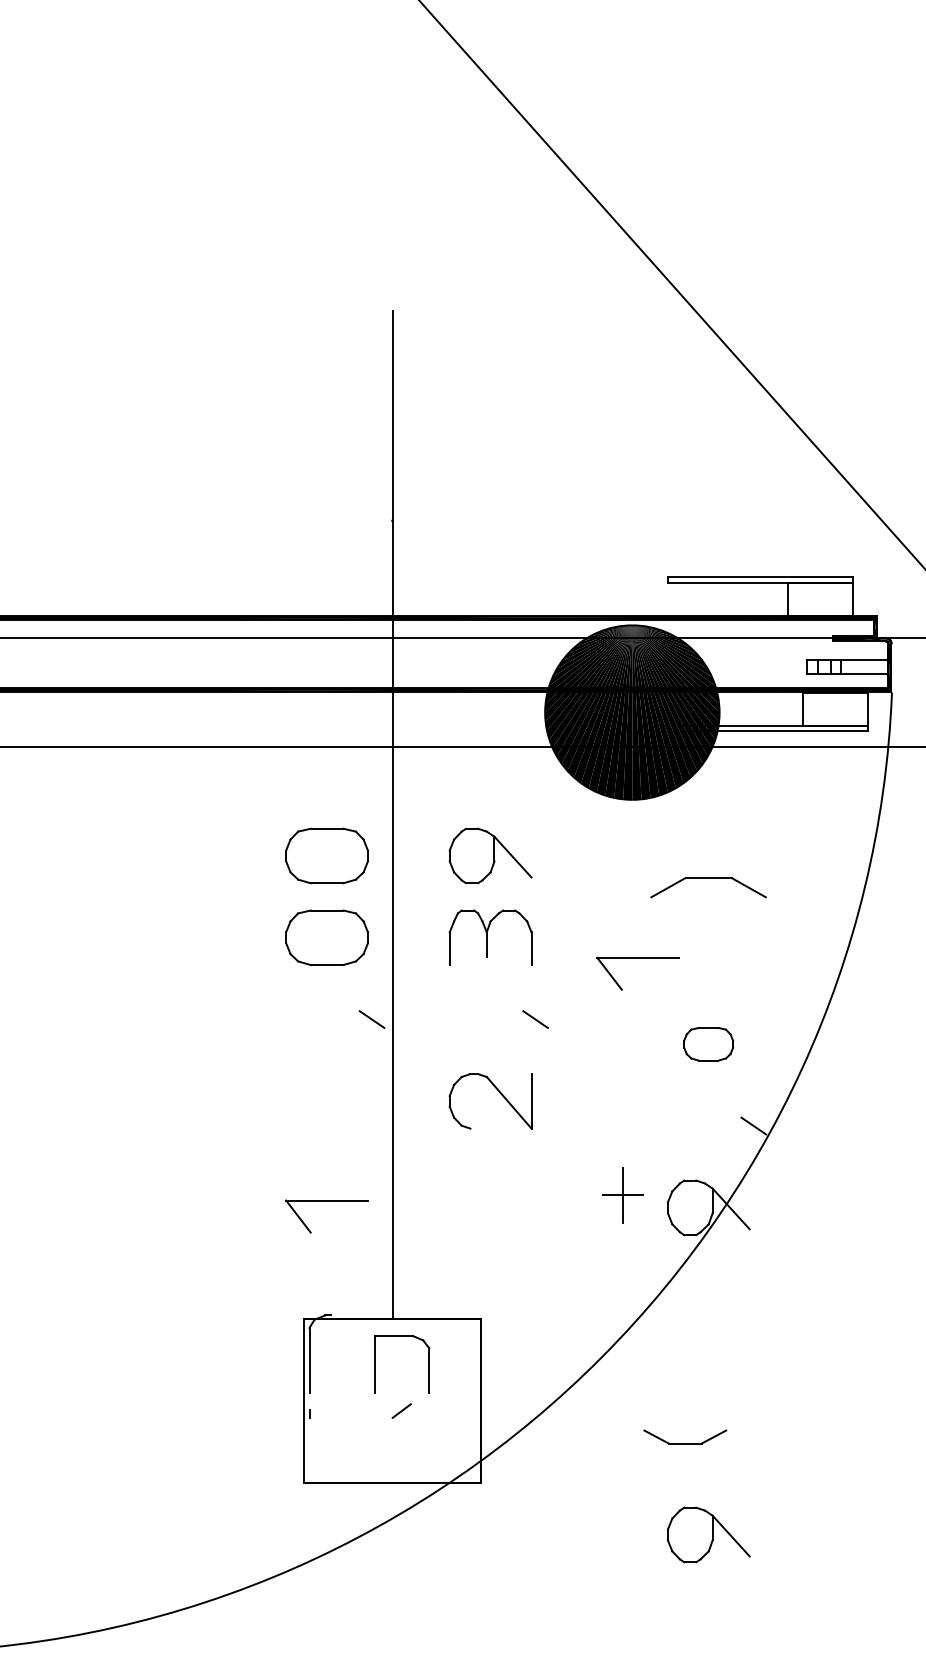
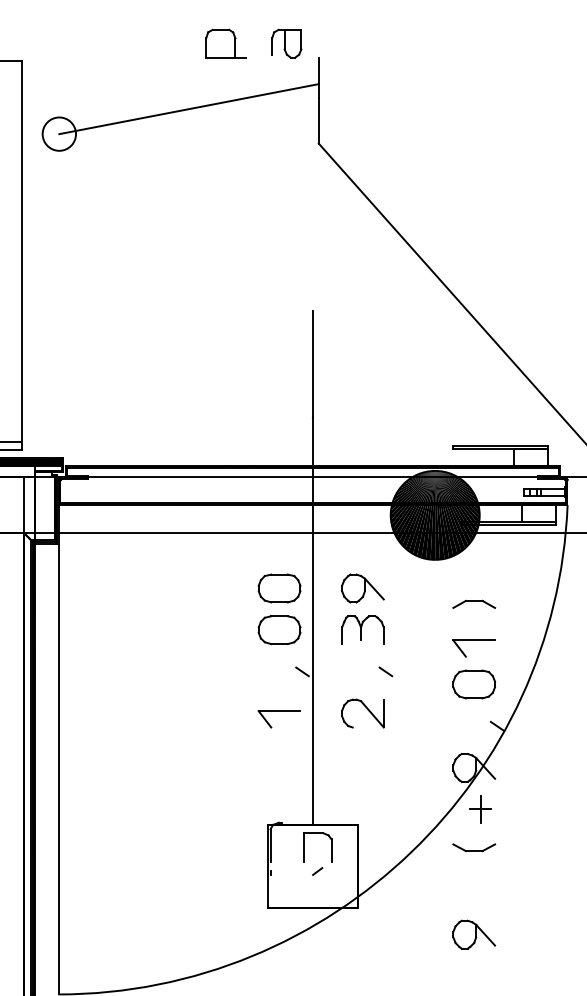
part: (709, 885) -> (474, 603), size x0.71
part: (636, 957) -> (473, 640), moved
part: (707, 1044) -> (473, 684), size x1.67
part: (623, 1195) -> (480, 809), moved
part: (324, 1201) -> (278, 711), moved
part: (685, 1436) -> (474, 847), moved

